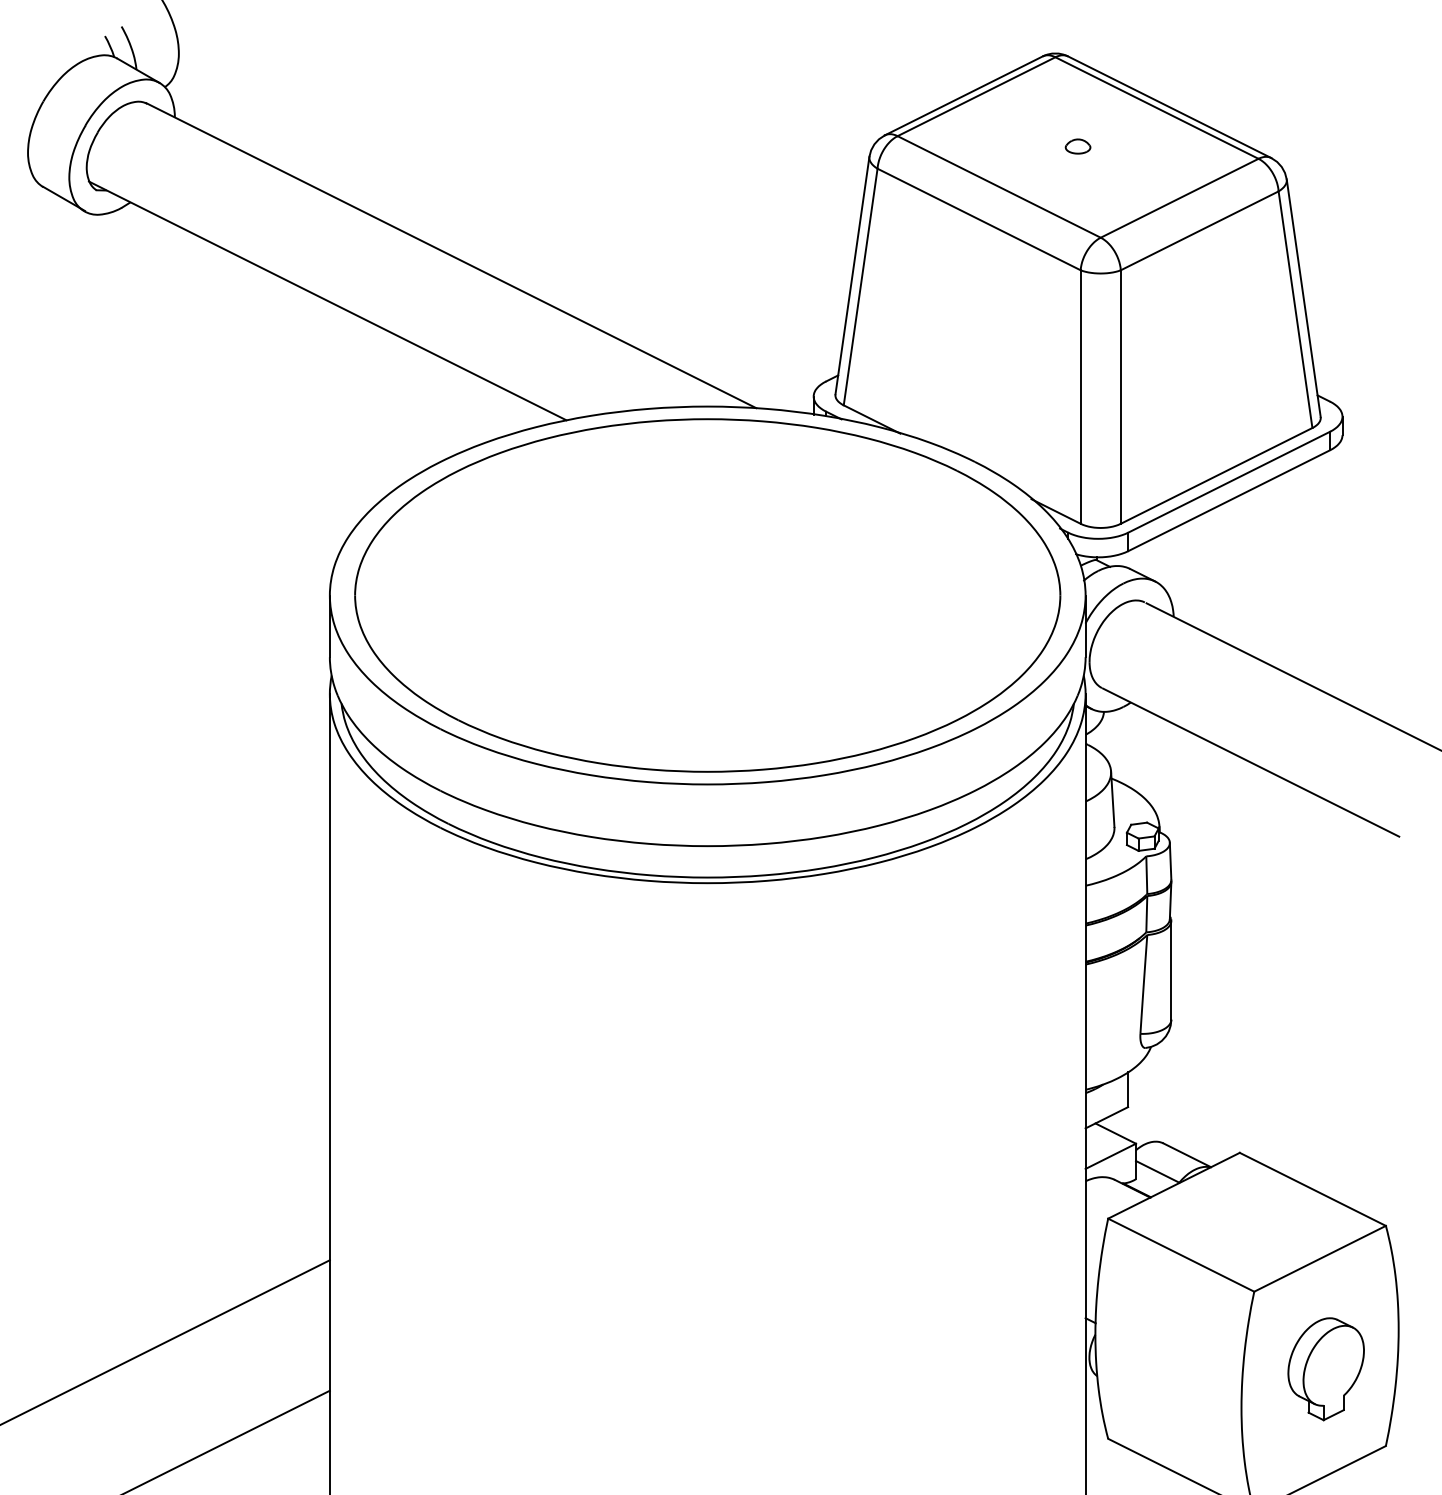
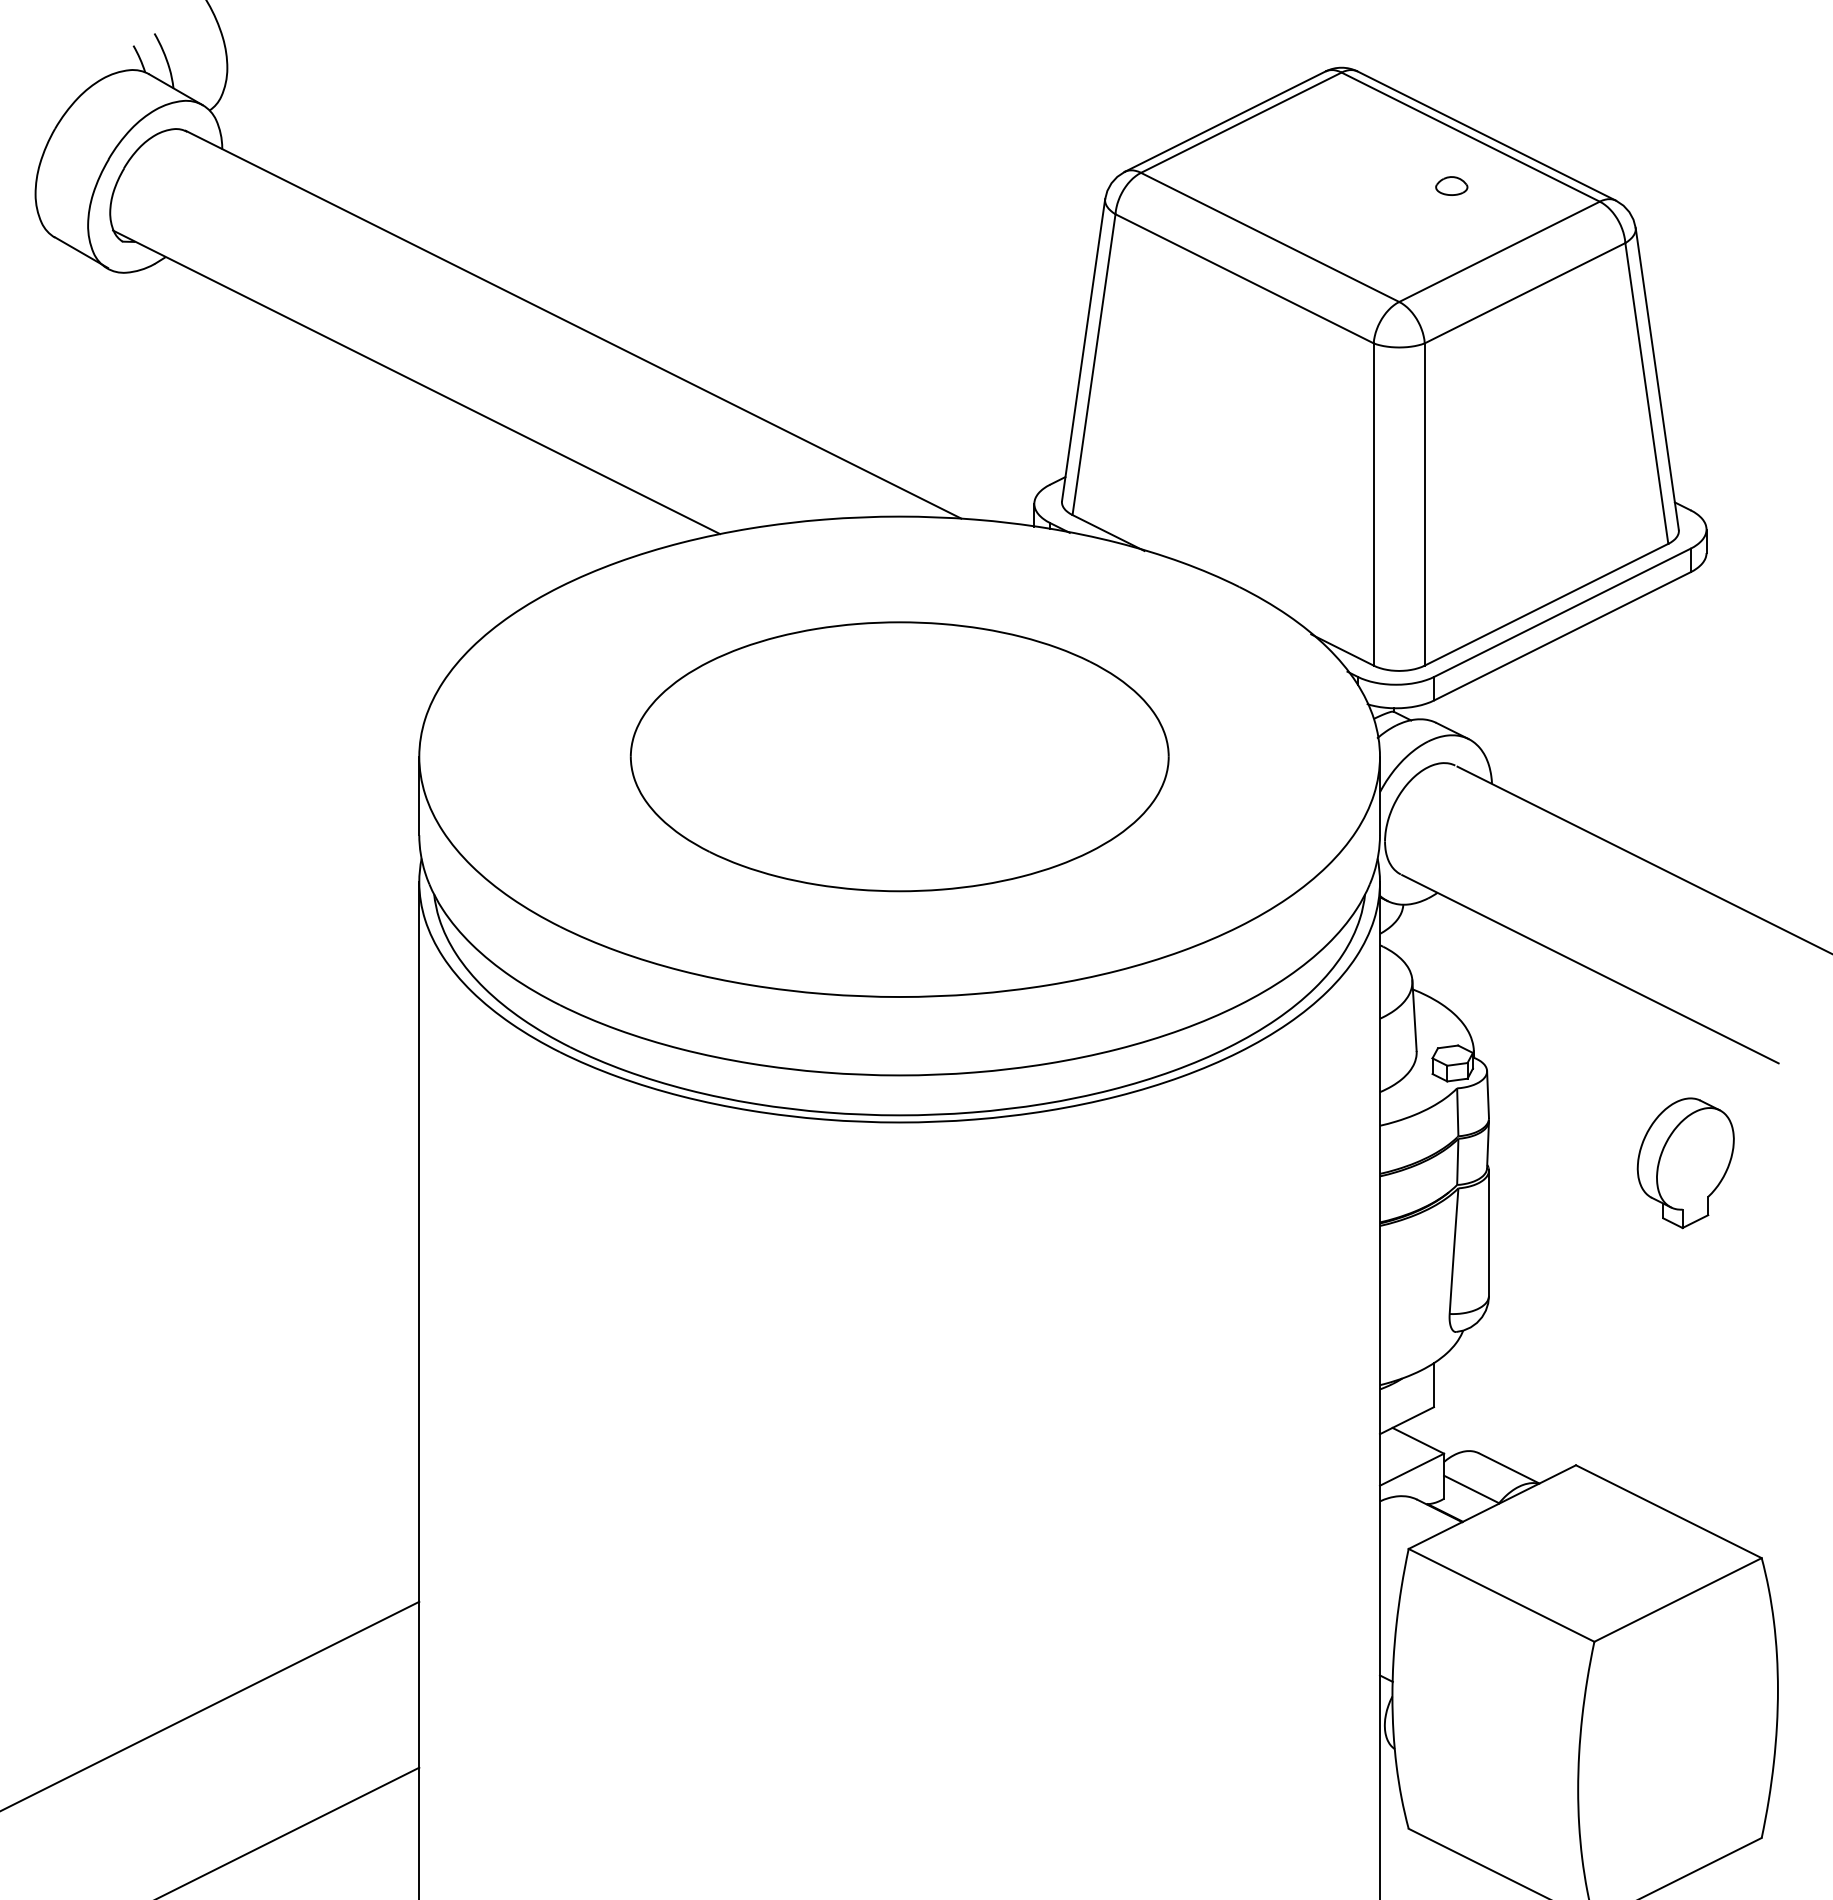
part: (1077, 146) -> (1451, 186), moved
part: (707, 595) -> (899, 756), size x0.6
part: (1325, 1369) -> (1684, 1163), moved

